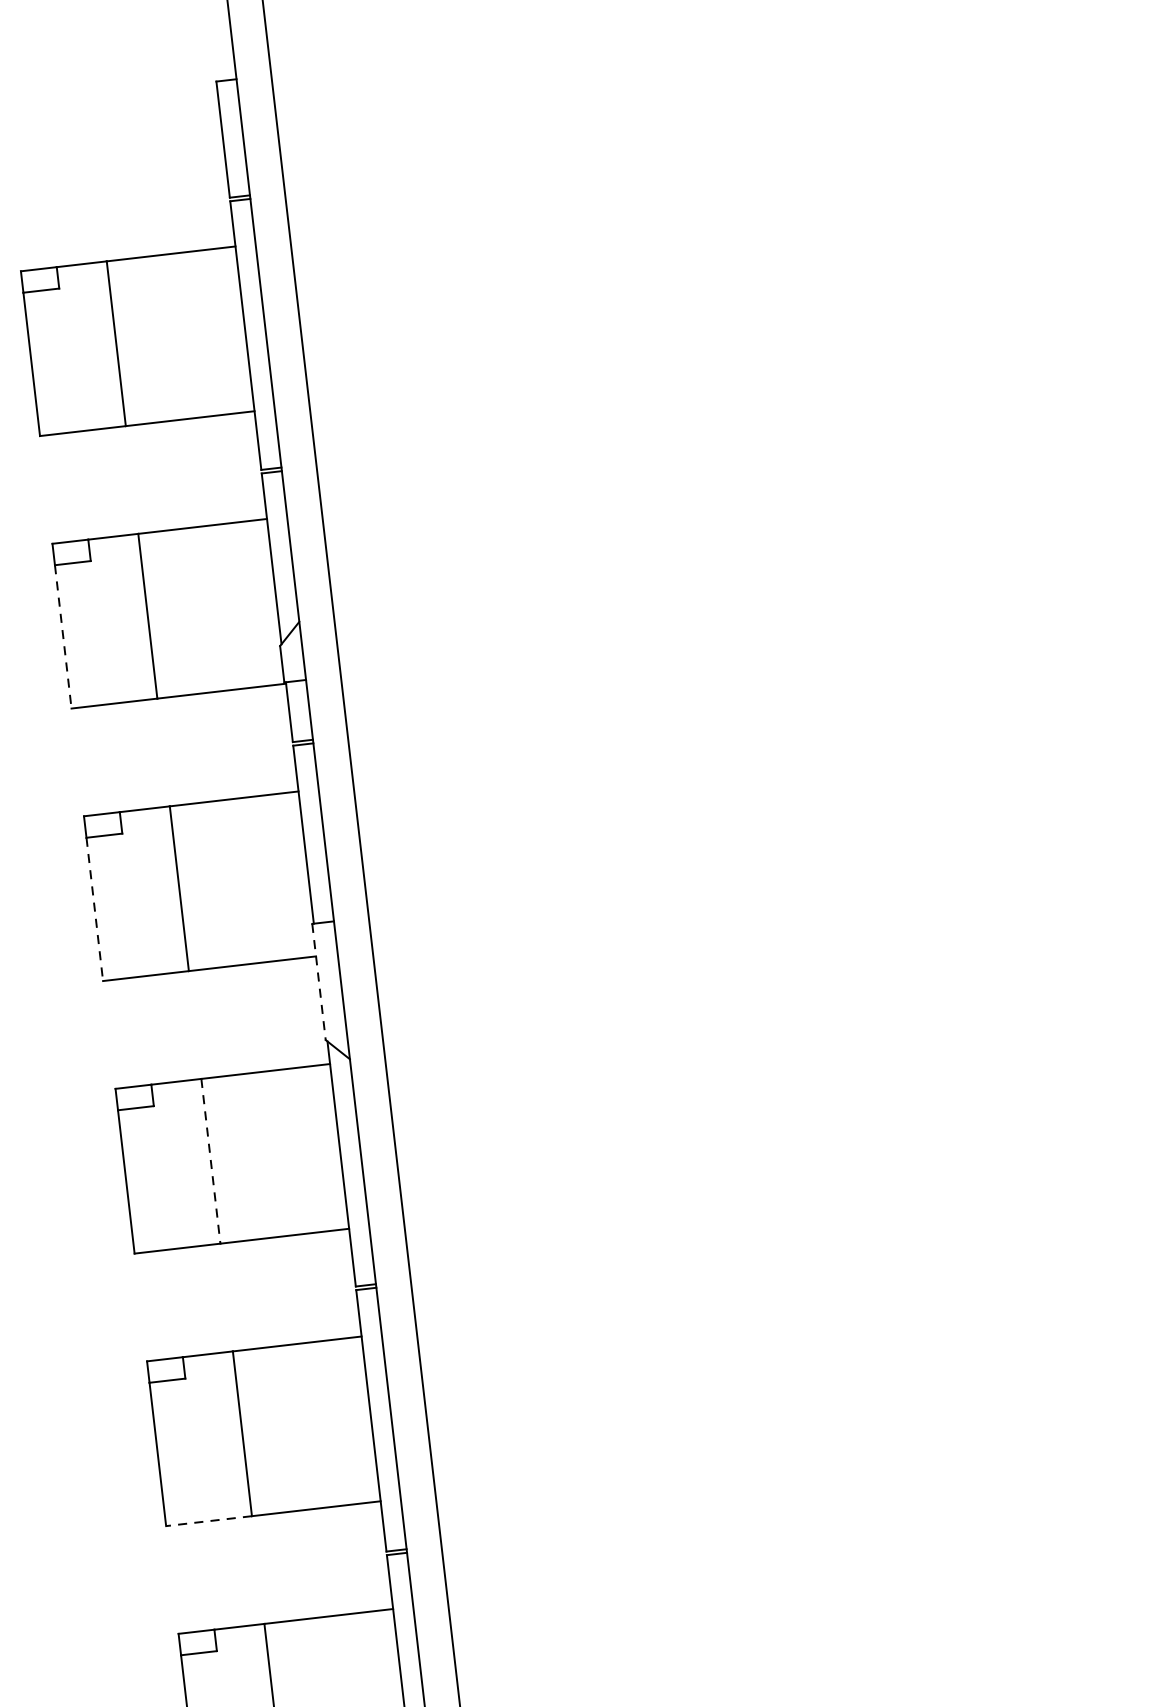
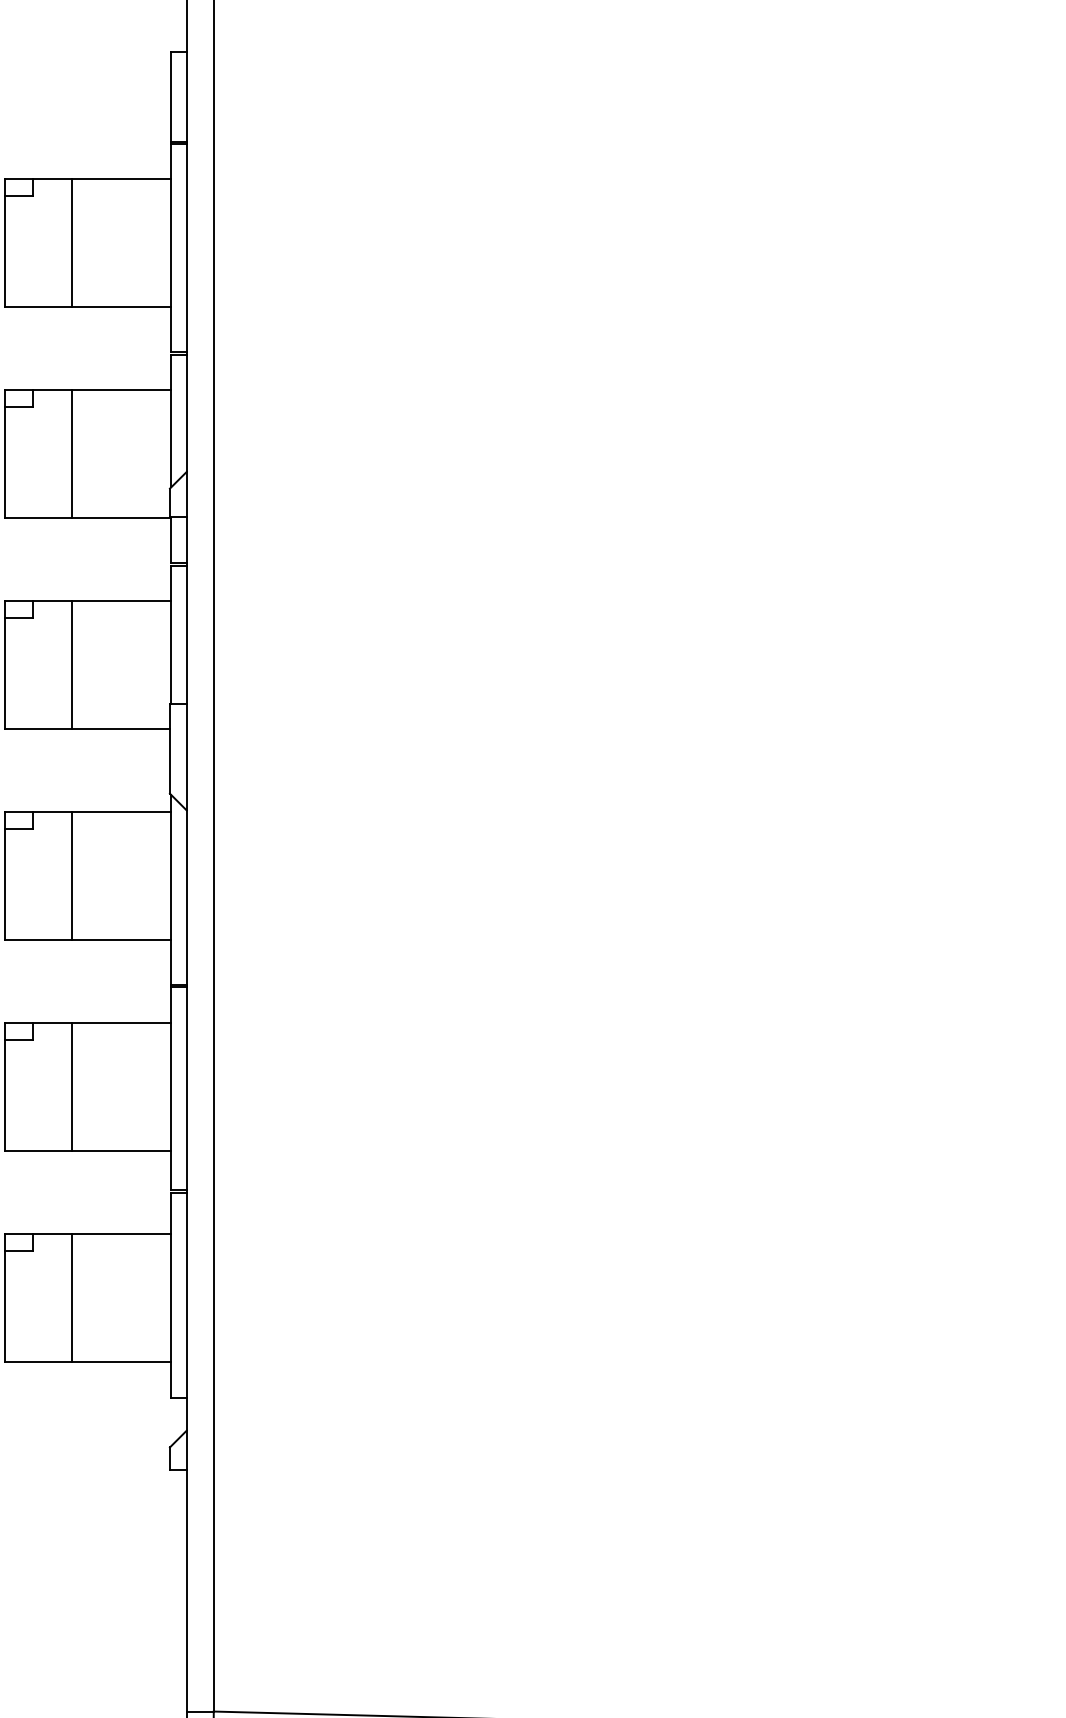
line: (63, 638) -> (5, 463), dashed -> solid
line: (95, 909) -> (5, 673), dashed -> solid
line: (318, 981) -> (169, 748), dashed -> solid
line: (210, 1161) -> (71, 876), dashed -> solid
line: (207, 1520) -> (37, 1150), dashed -> solid

